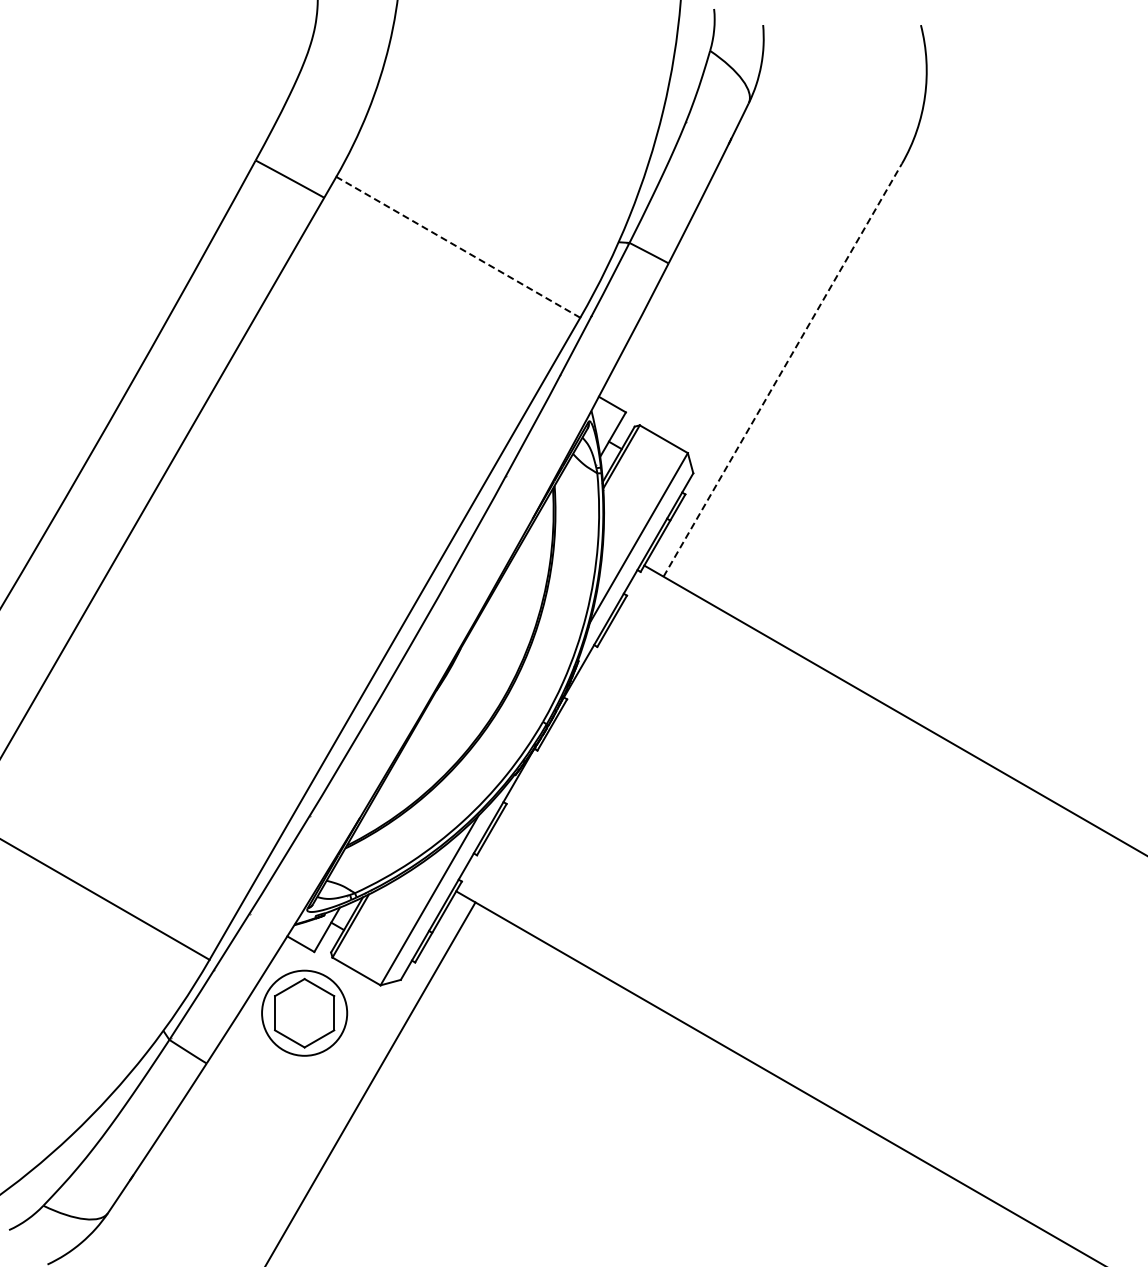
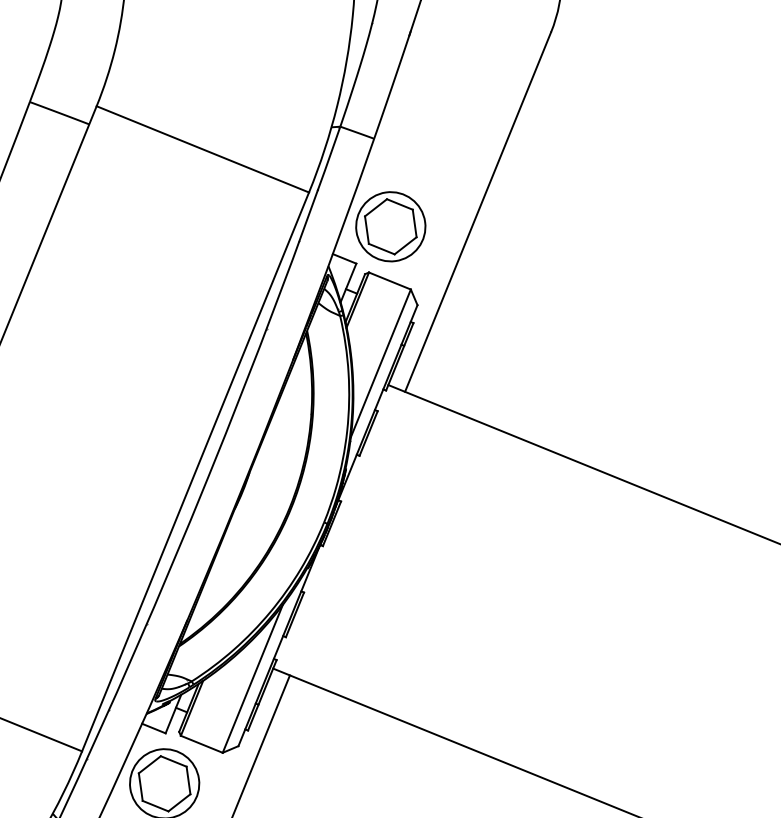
line: (458, 247) -> (203, 149), dashed -> solid
line: (783, 369) -> (478, 211), dashed -> solid
part: (673, 372) -> (390, 226), added

